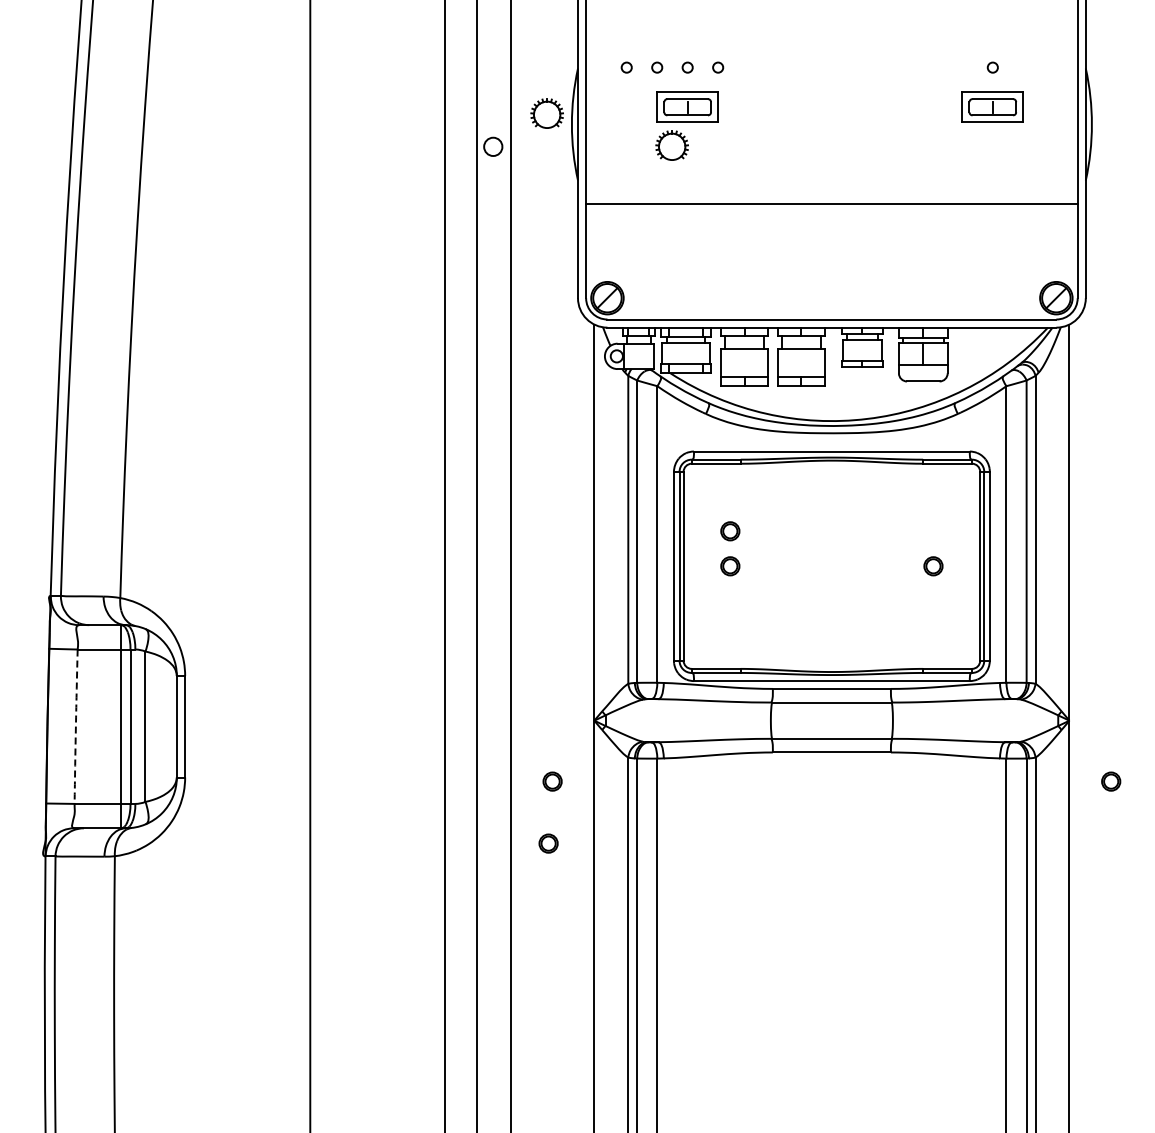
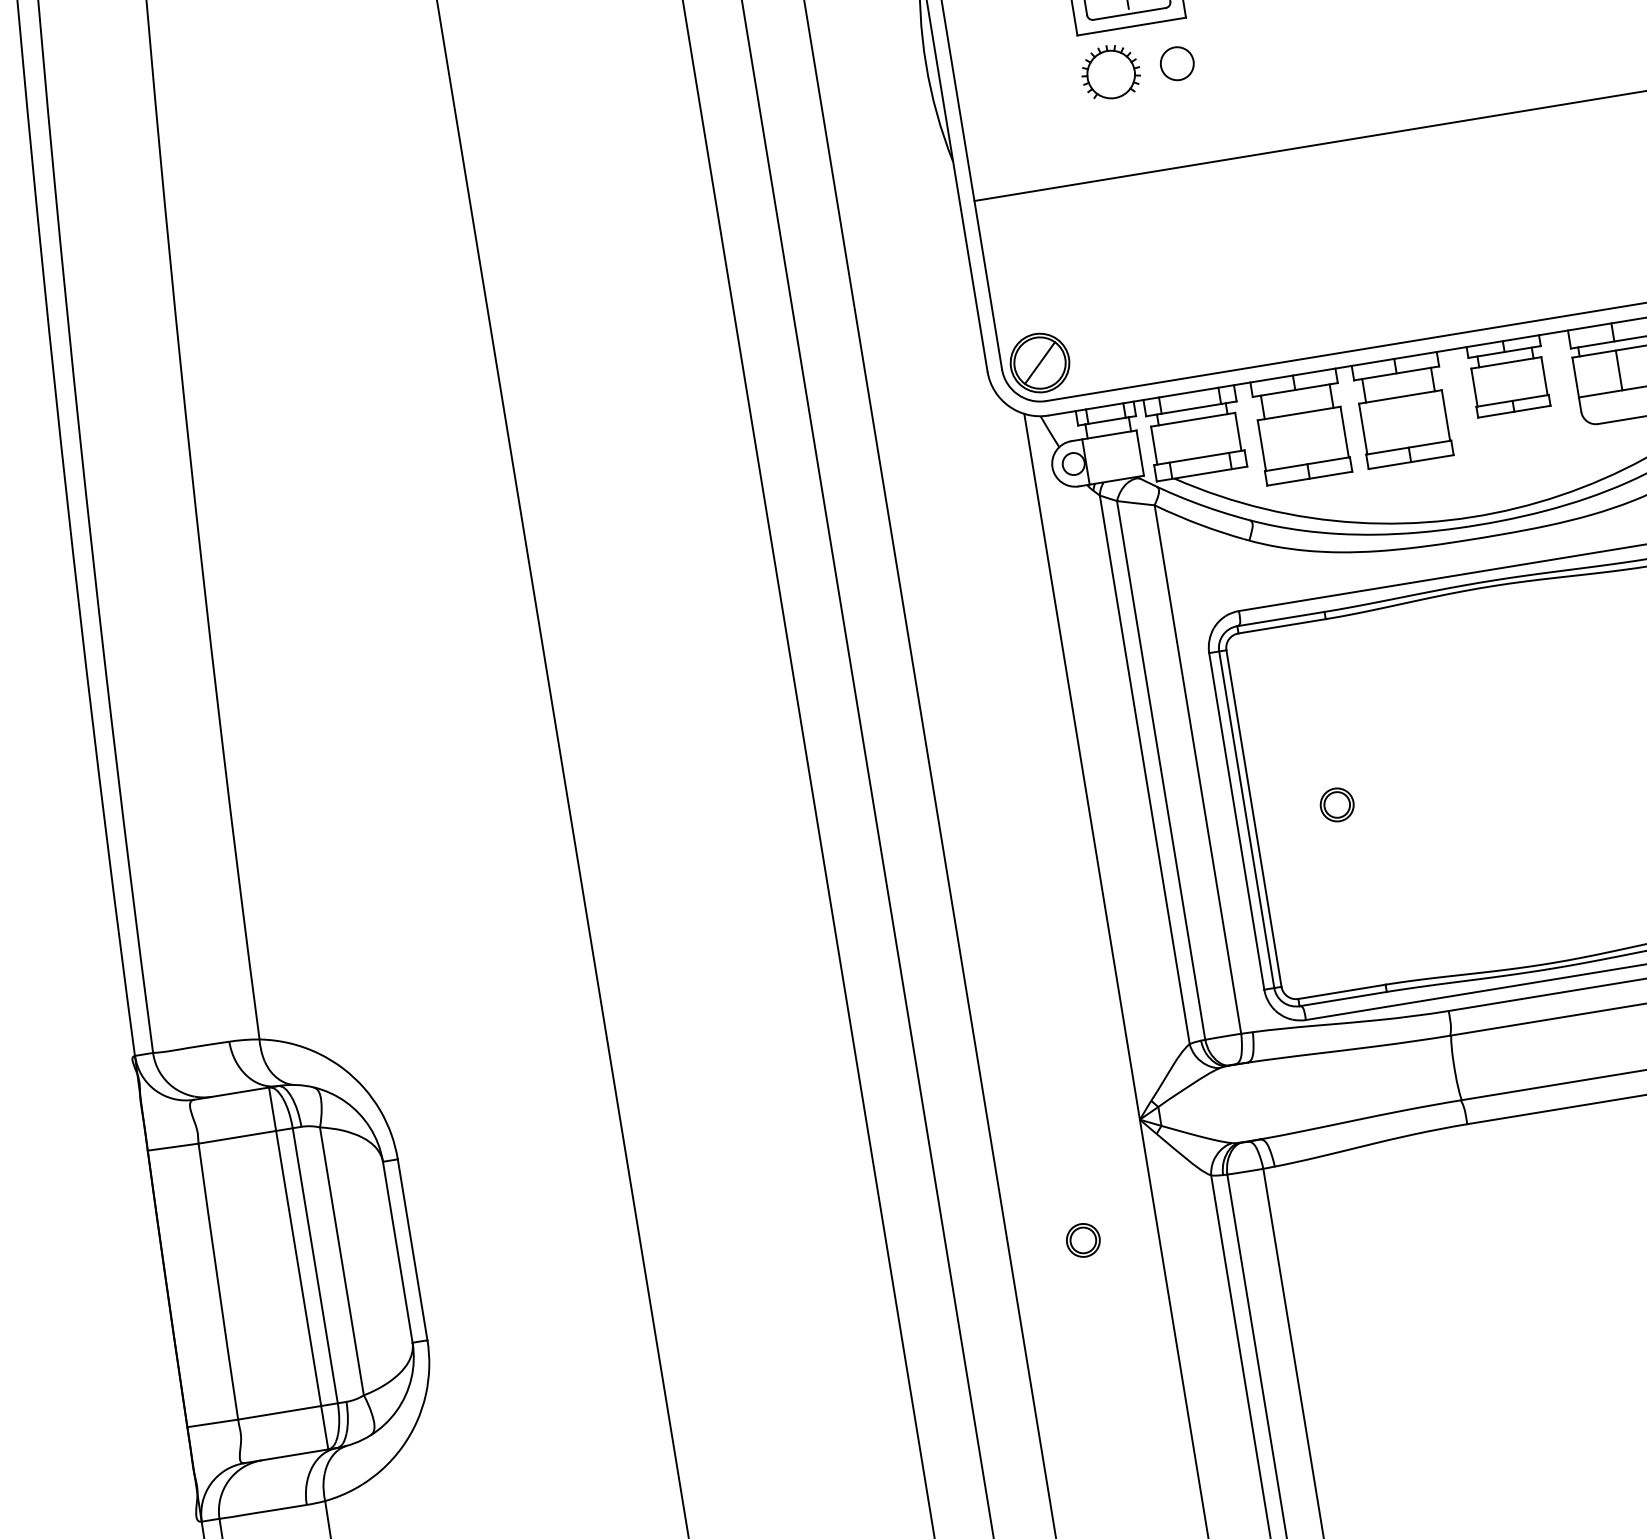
part: (546, 113) -> (877, 51), removed
circle: (493, 146) -> (1177, 63), moved
part: (730, 531) -> (1327, 742), removed
arc: (75, 726) -> (217, 1281), dashed -> solid
part: (548, 843) -> (1094, 1351), removed

